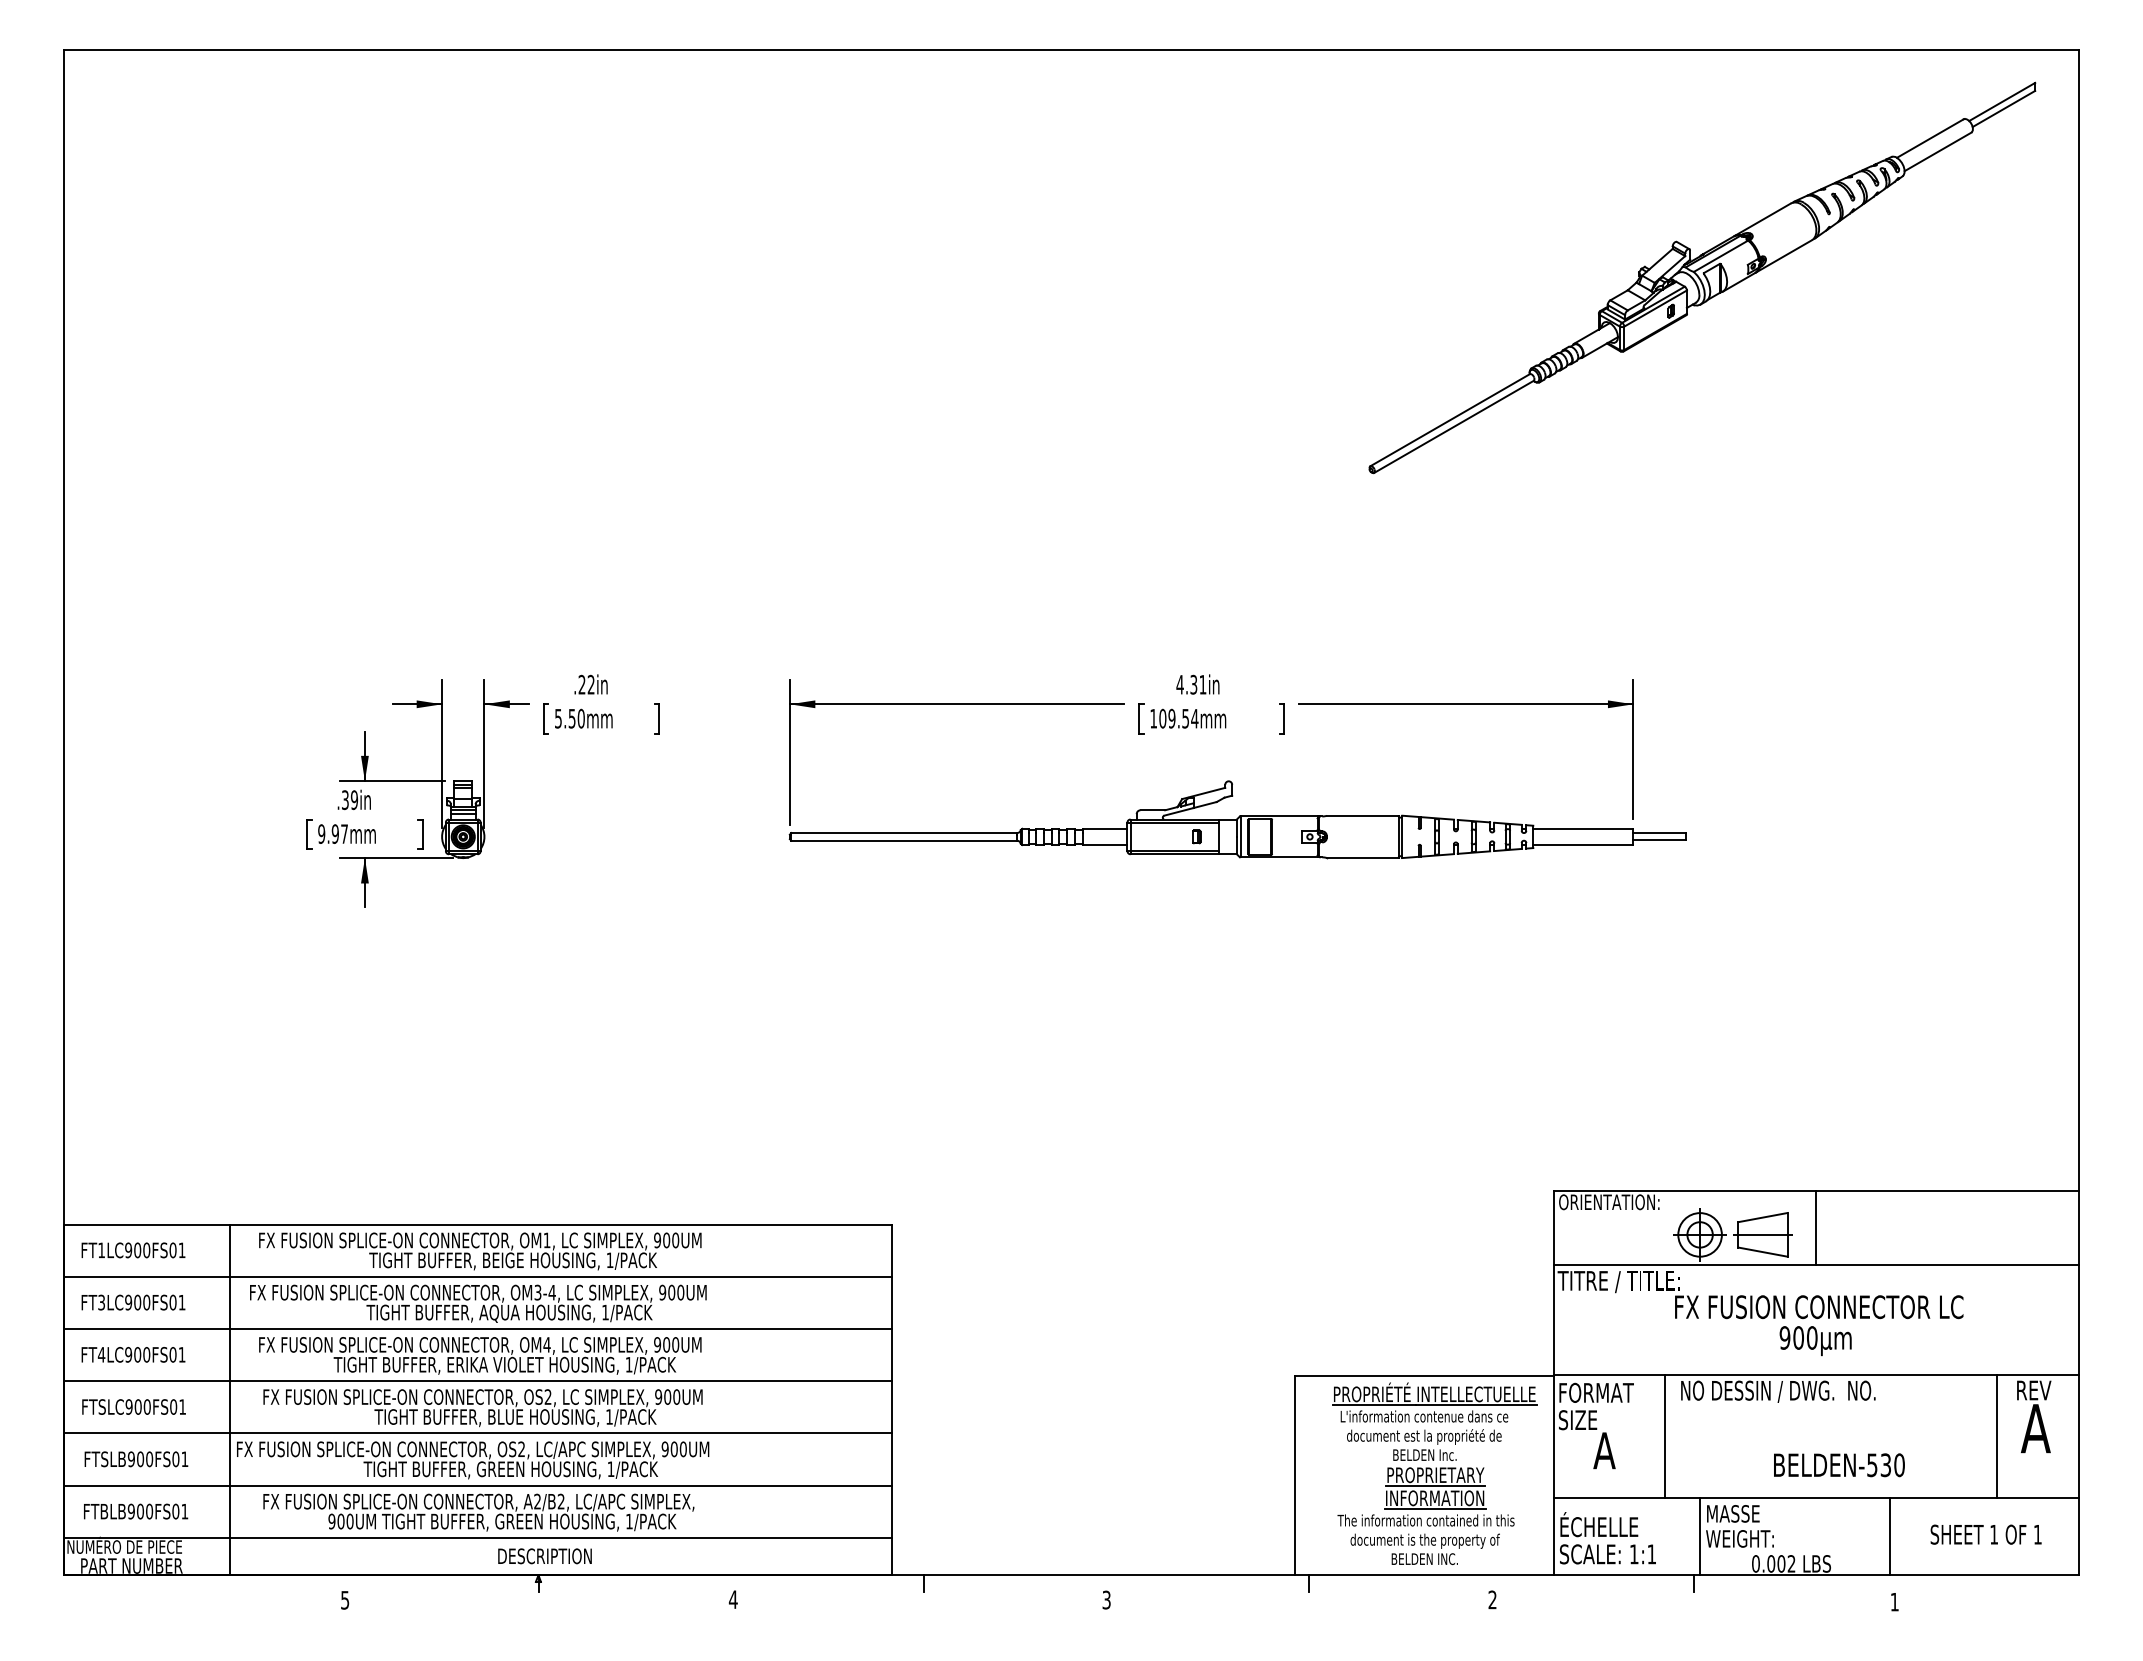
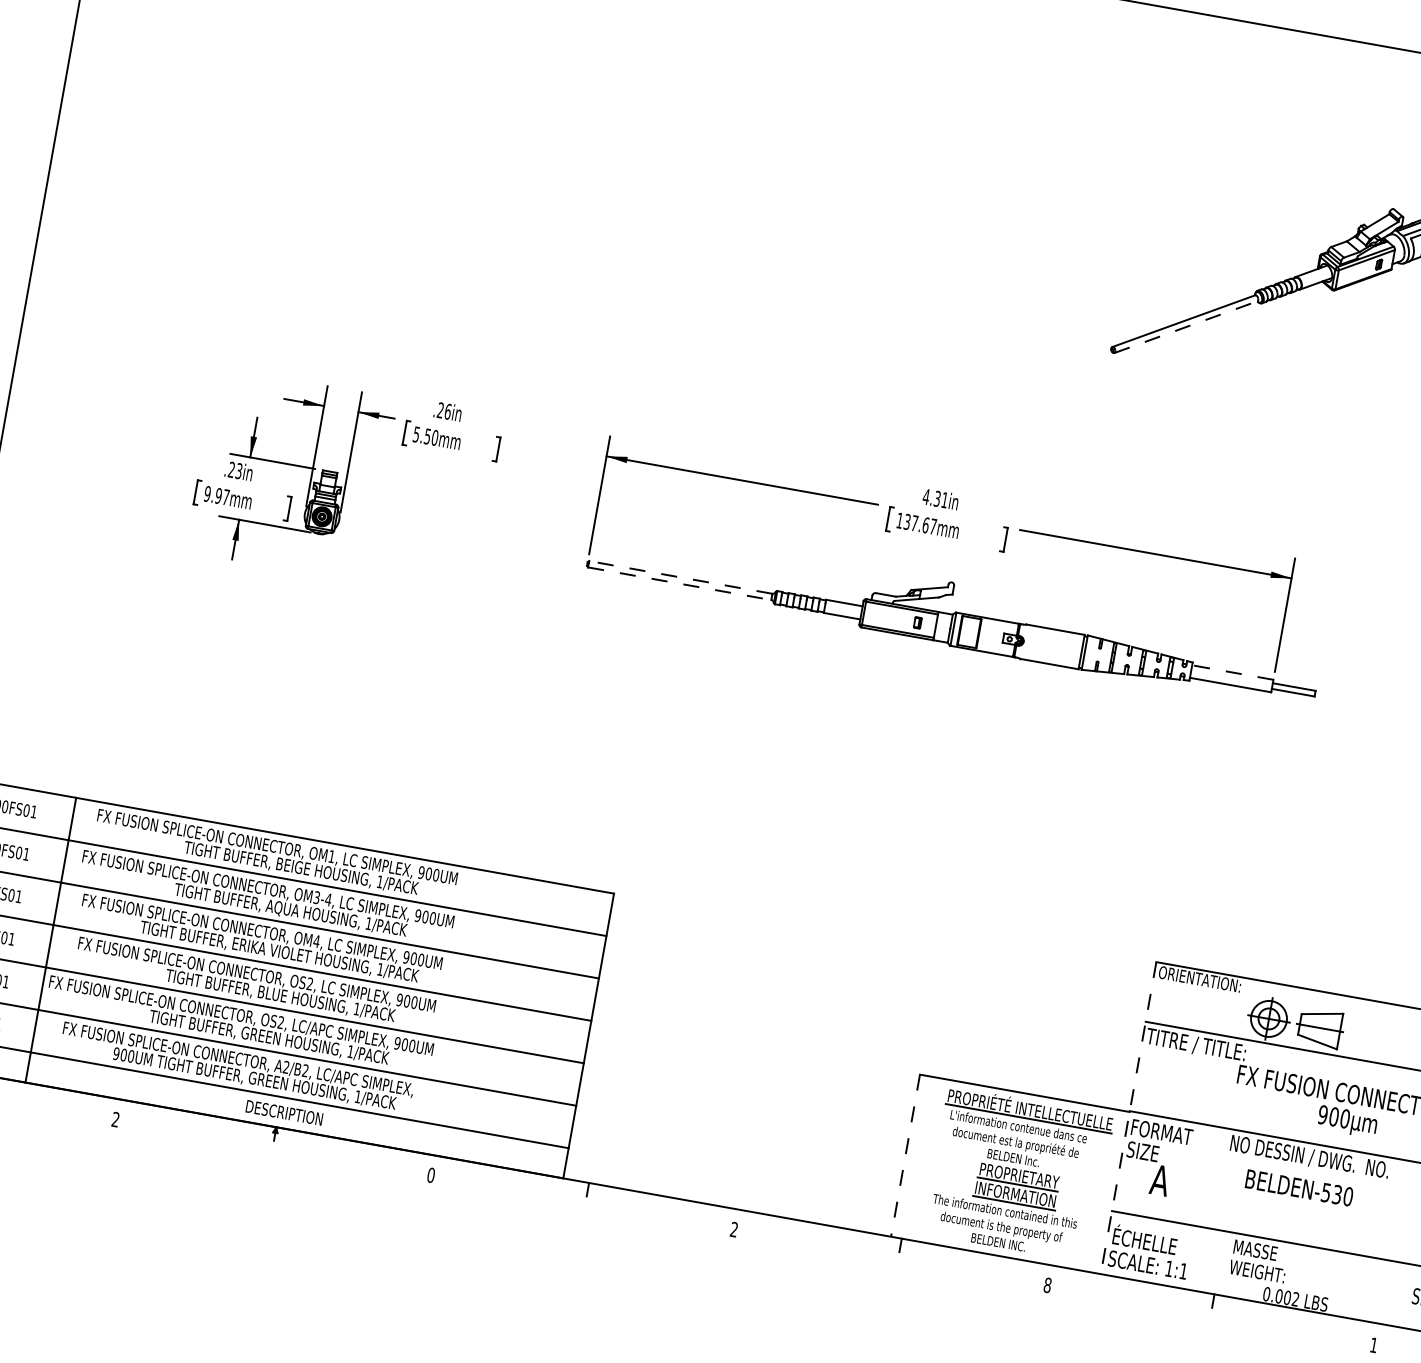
line: (1454, 426) -> (1186, 326), solid -> dashed
text: (590, 684) -> (447, 411), .22in -> .26in
text: (1178, 718) -> (920, 524), 109.54mm -> 137.67mm
text: (350, 800) -> (235, 470), .39in -> .23in
line: (1582, 829) -> (1232, 672), solid -> dashed
line: (904, 833) -> (680, 577), solid -> dashed
line: (904, 840) -> (679, 583), solid -> dashed
line: (1816, 1227) -> (1364, 1029), removed
line: (1553, 1383) -> (1128, 1118), solid -> dashed
line: (1664, 1435) -> (1211, 1176), removed
text: (1839, 1465) -> (1299, 1188), moved
line: (1295, 1475) -> (905, 1155), solid -> dashed
line: (1700, 1536) -> (1225, 1263), removed
line: (1890, 1536) -> (1379, 1291), removed
text: (345, 1599) -> (116, 1119), 5 -> 2
text: (732, 1599) -> (430, 1175), 4 -> 0
text: (1492, 1599) -> (1047, 1285), 2 -> 8
text: (1106, 1600) -> (734, 1229), 3 -> 2

